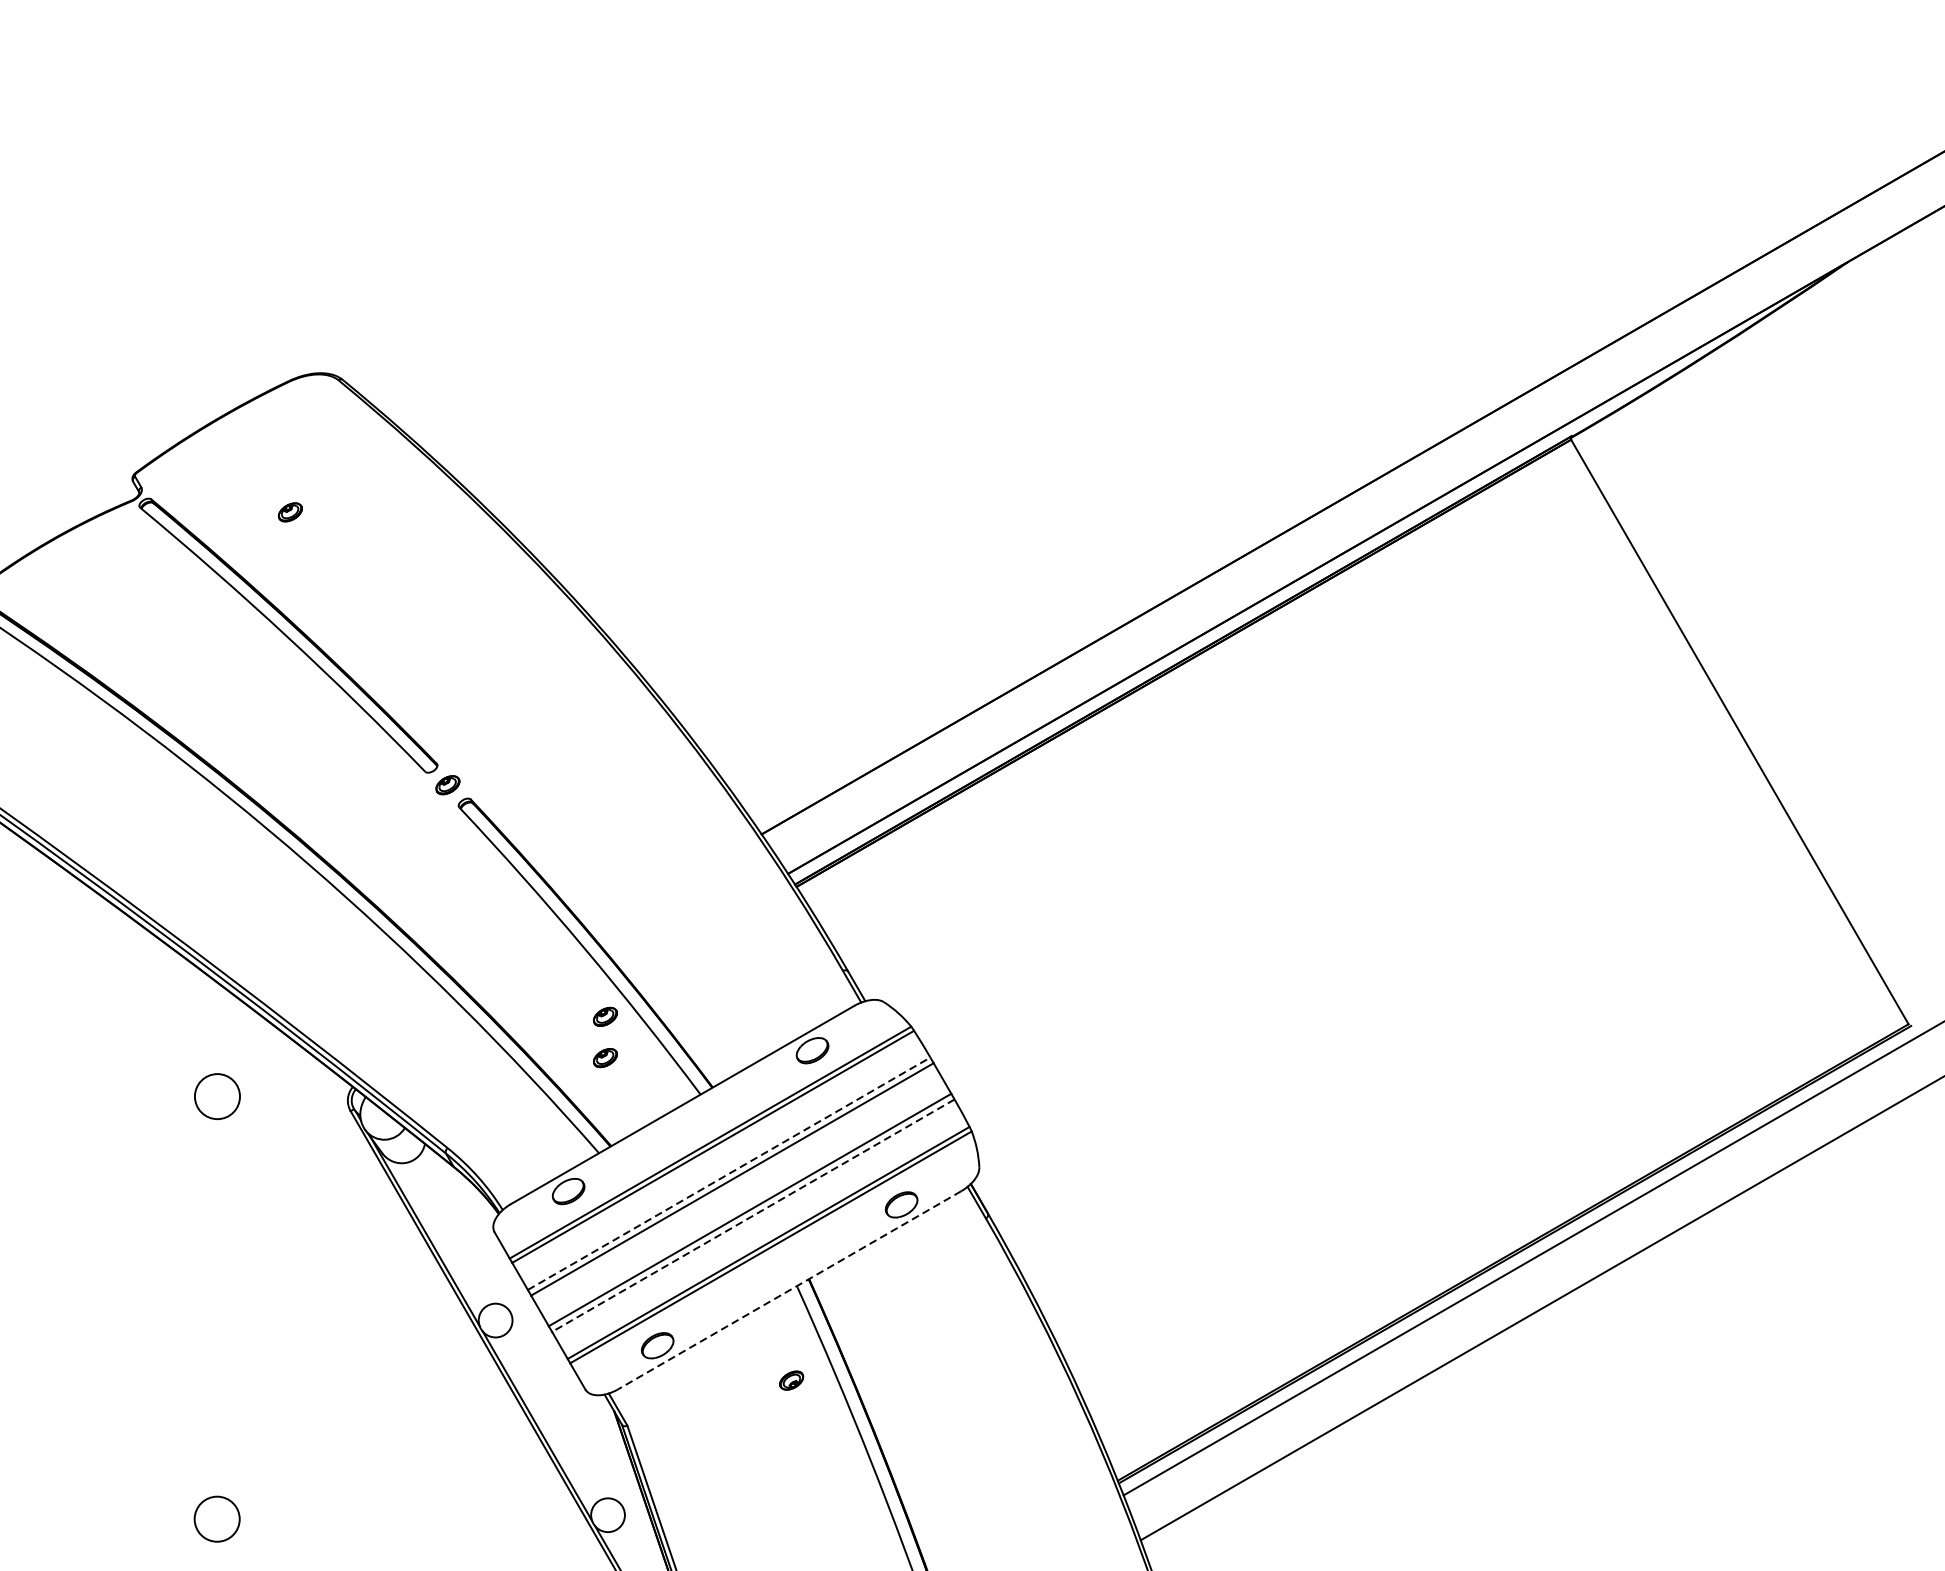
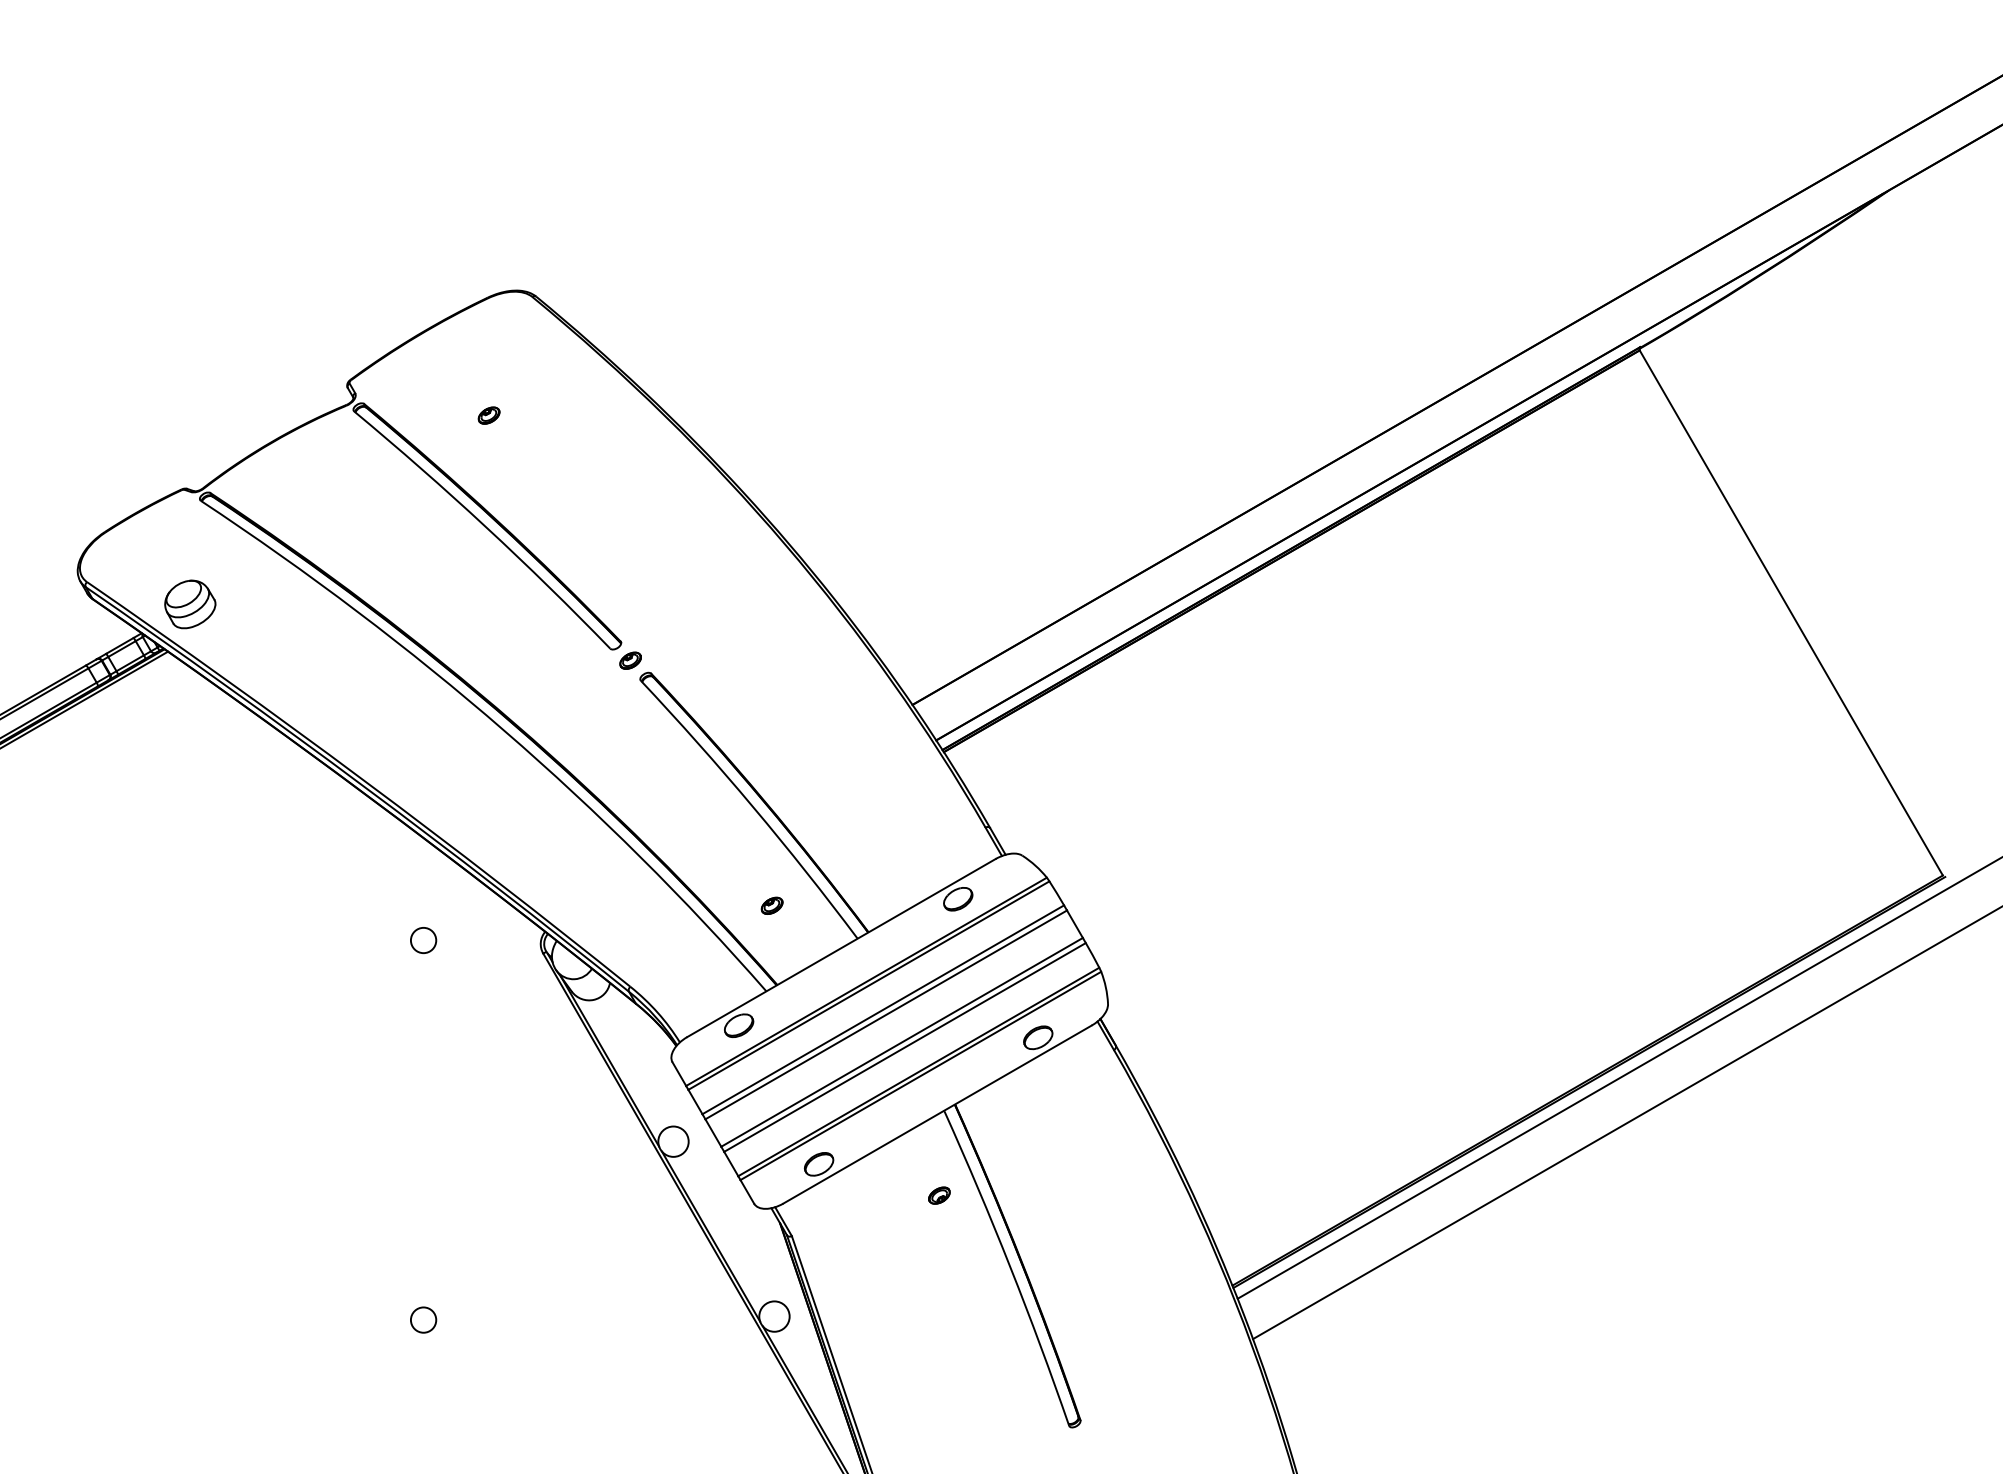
part: (604, 1016) -> (771, 868), removed
circle: (217, 1096) -> (423, 940), size x0.62
line: (729, 1173) -> (883, 1009), dashed -> solid
line: (753, 1215) -> (905, 1047), dashed -> solid
line: (789, 1290) -> (937, 1114), dashed -> solid
circle: (217, 1518) -> (423, 1319), size x0.62

